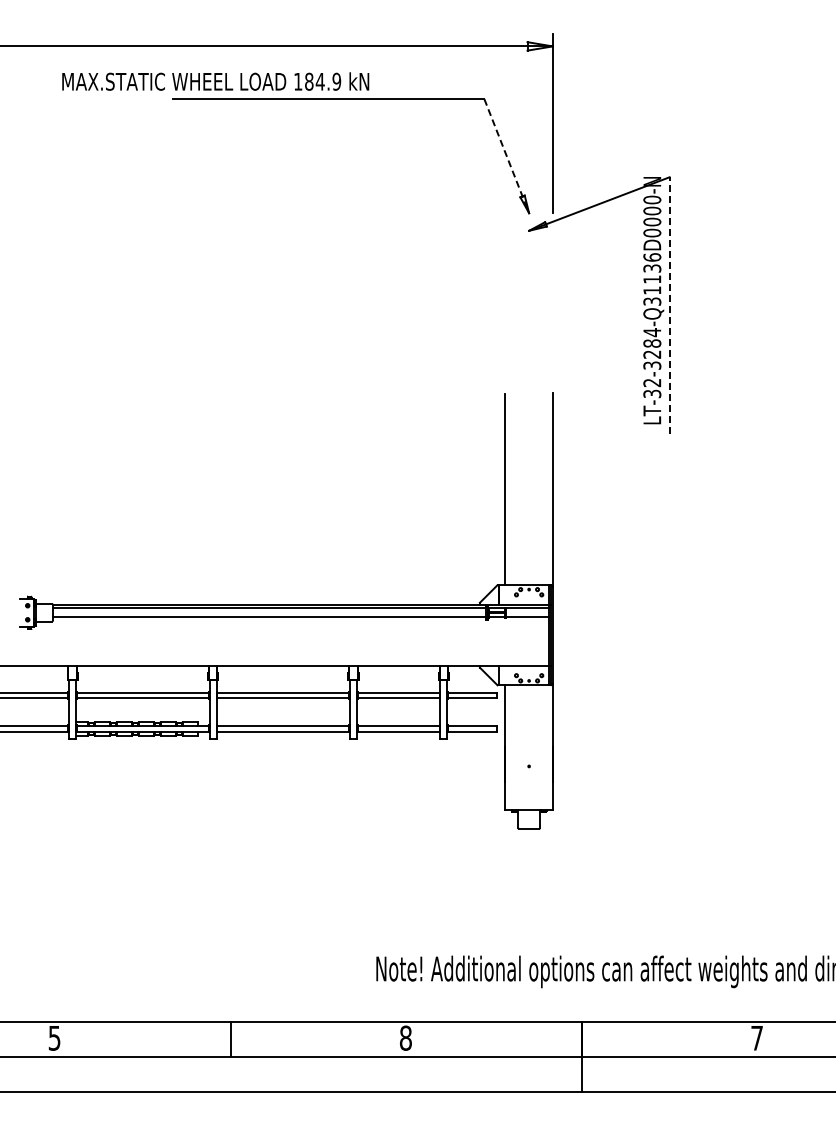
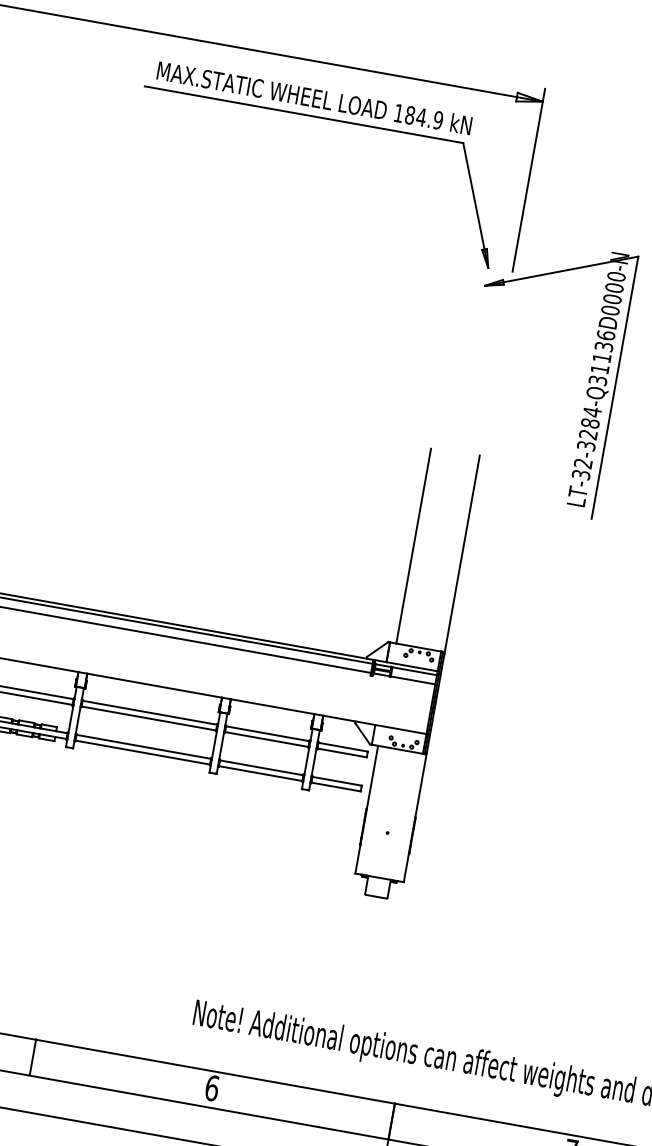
text: (215, 81) -> (314, 98), moved
line: (506, 156) -> (475, 205), dashed -> solid
line: (669, 305) -> (614, 387), dashed -> solid
text: (405, 1037) -> (211, 1087), 8 -> 6

